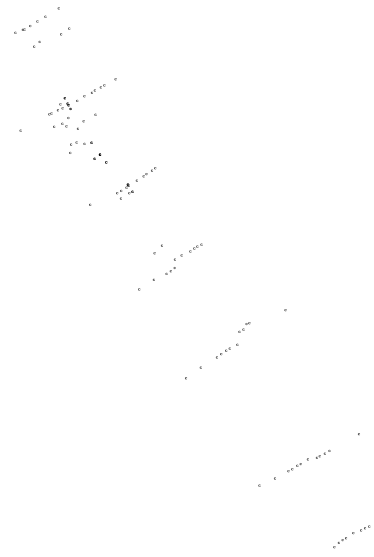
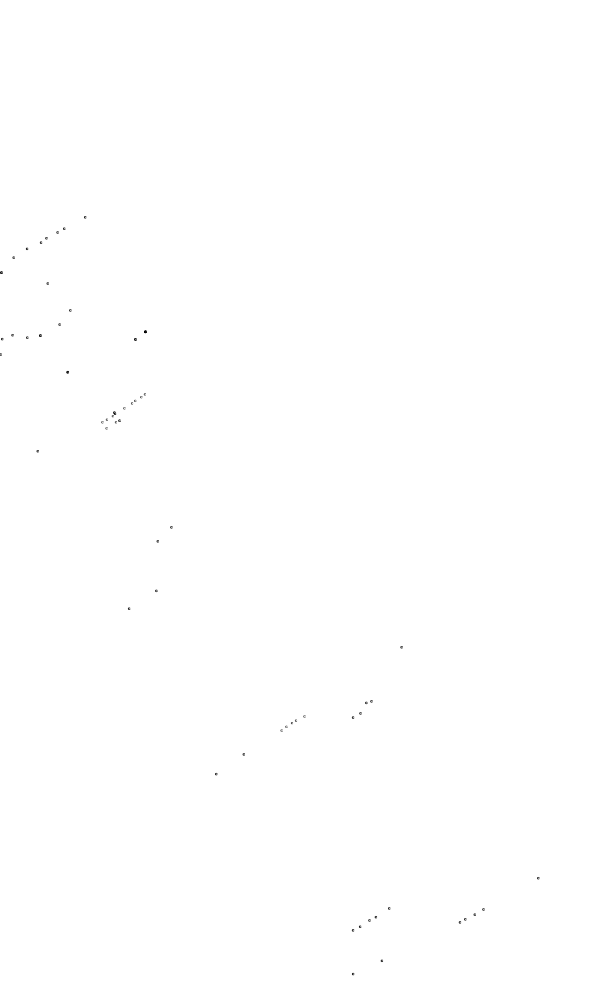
part: (80, 124) -> (64, 316), moved
part: (96, 156) -> (138, 335), moved
part: (136, 183) -> (124, 411), size x0.6
part: (183, 258) -> (211, 551), removed
part: (244, 327) -> (362, 709), moved
part: (227, 350) -> (293, 722), size x0.6
part: (297, 465) -> (369, 919), moved

